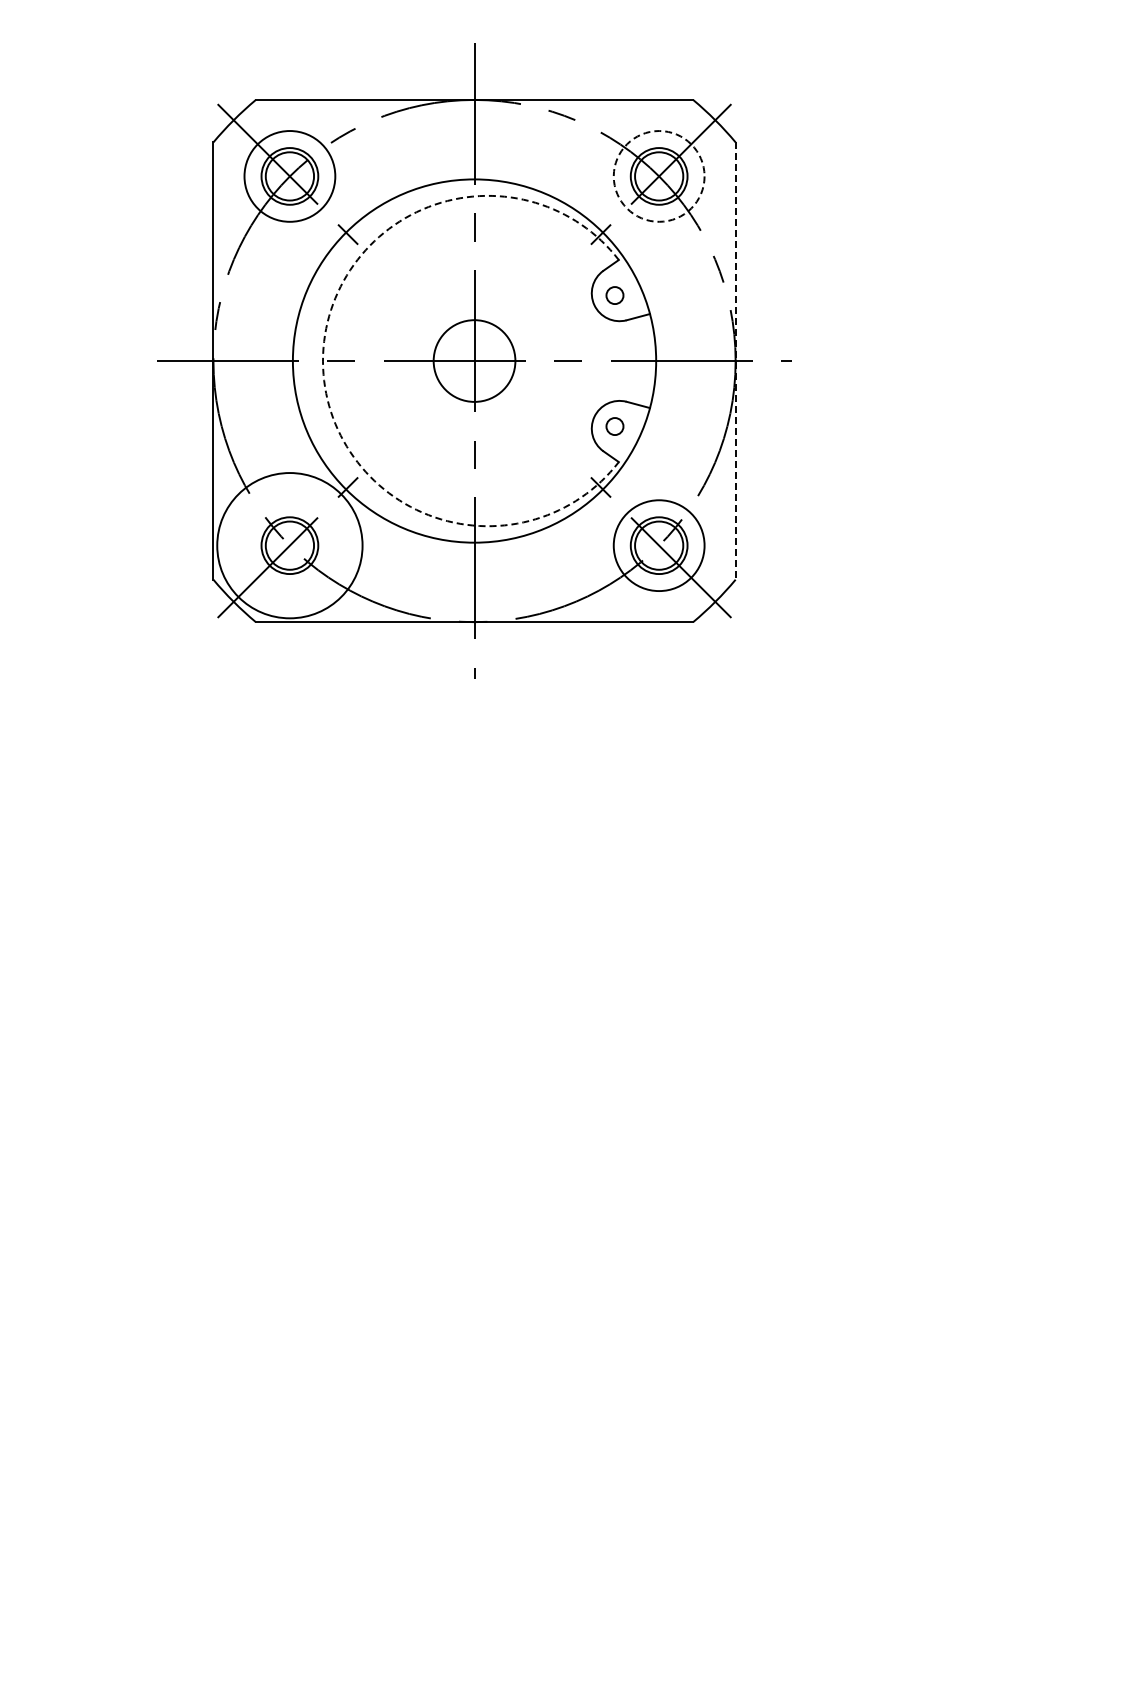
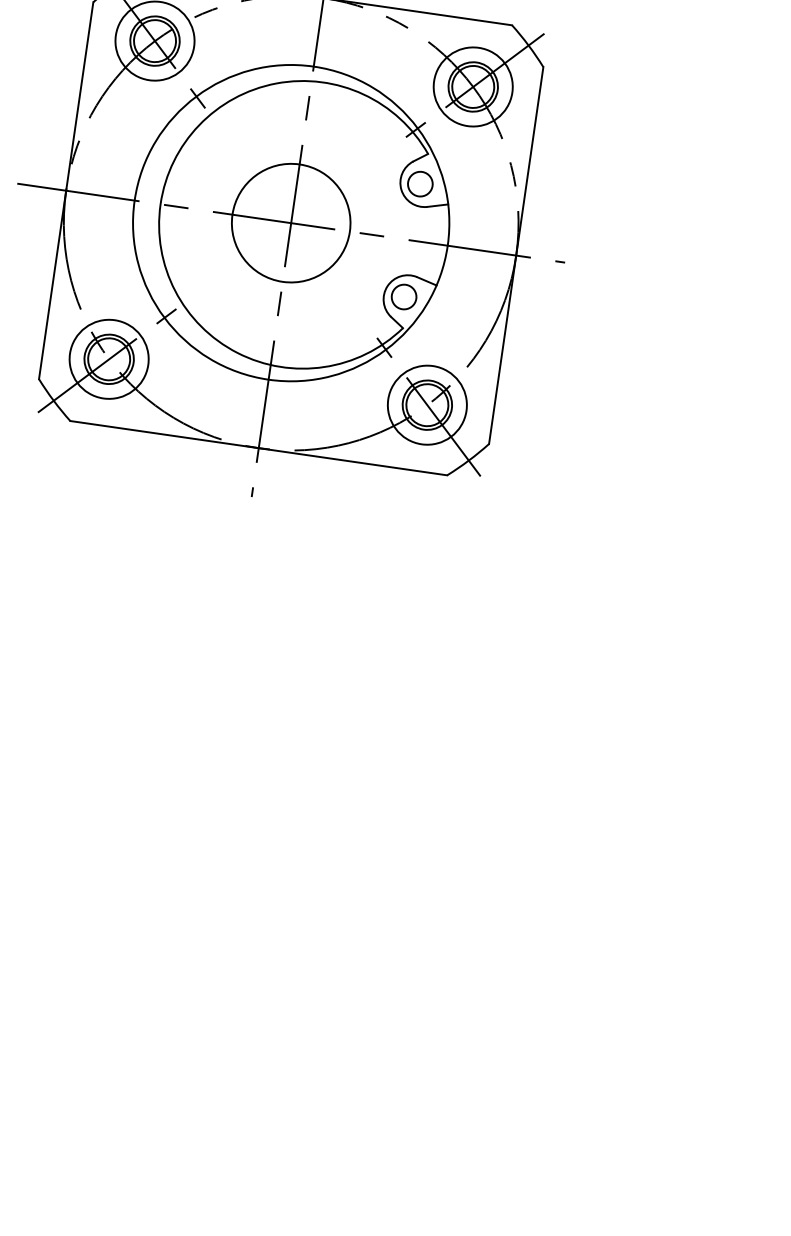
circle: (658, 176) -> (472, 86), dashed -> solid
circle: (614, 295) -> (419, 184), size x1.67
circle: (474, 360) -> (291, 222), size x1.67
arc: (322, 361) -> (160, 204), dashed -> solid
line: (735, 361) -> (516, 255), dashed -> solid
circle: (614, 426) -> (403, 296), size x1.67
circle: (289, 545) -> (108, 359), size x0.62

